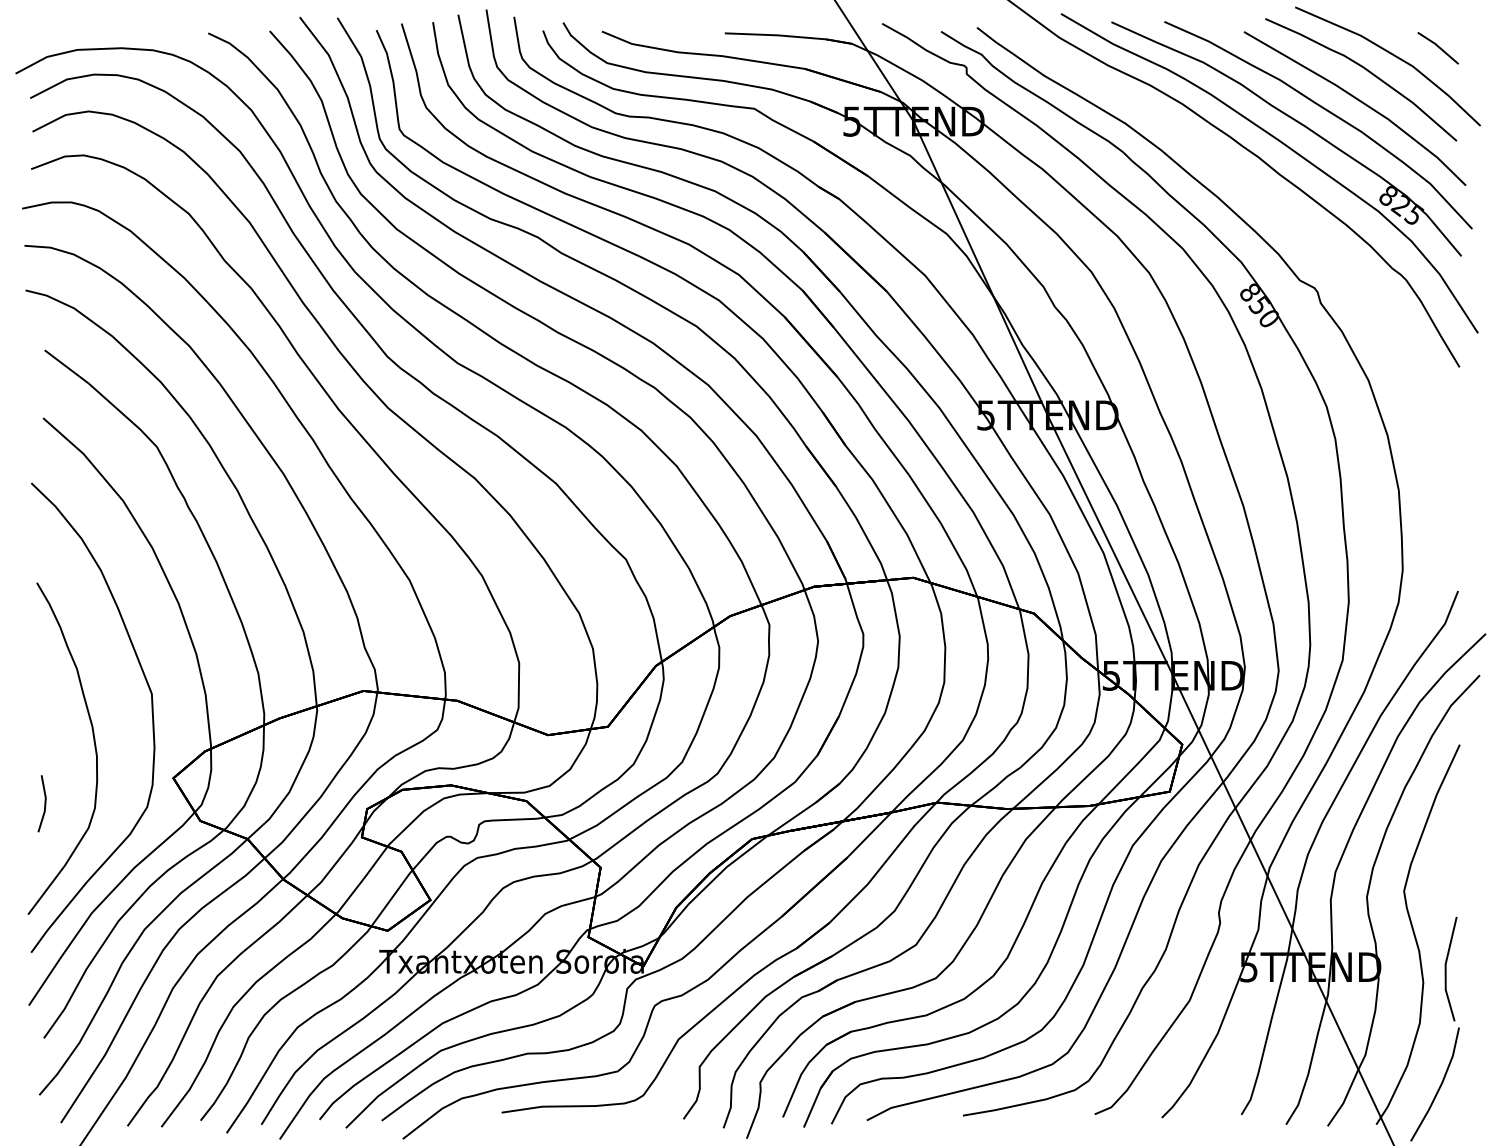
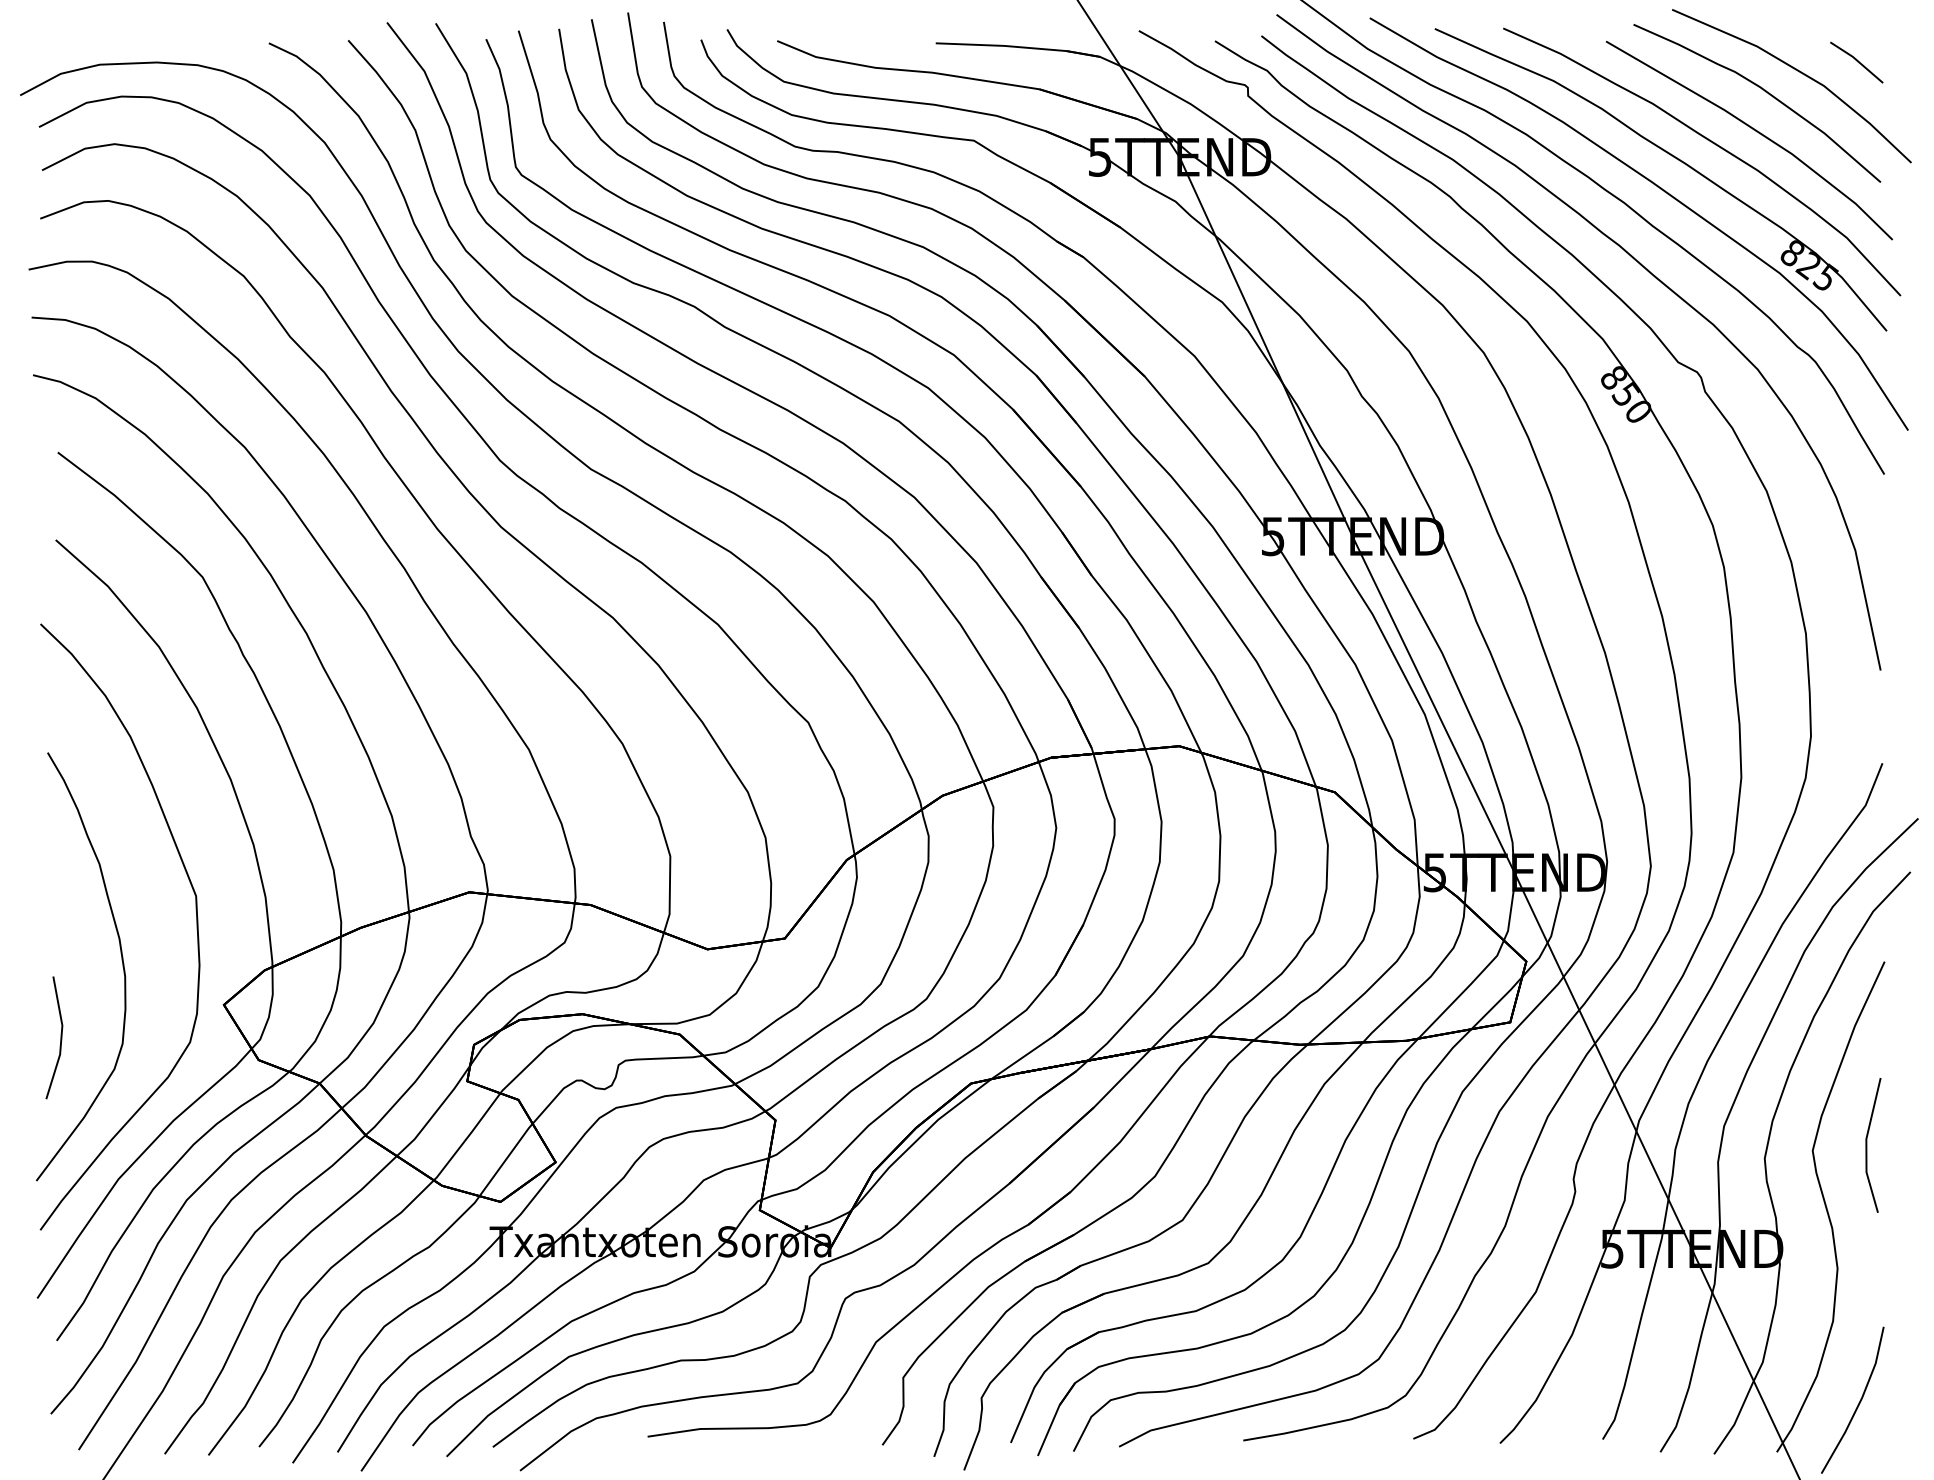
curve: (1272, 207) -> (1642, 267), added
part: (42, 803) -> (54, 1037), size x1.67
line: (1446, 969) -> (1867, 1145), moved

